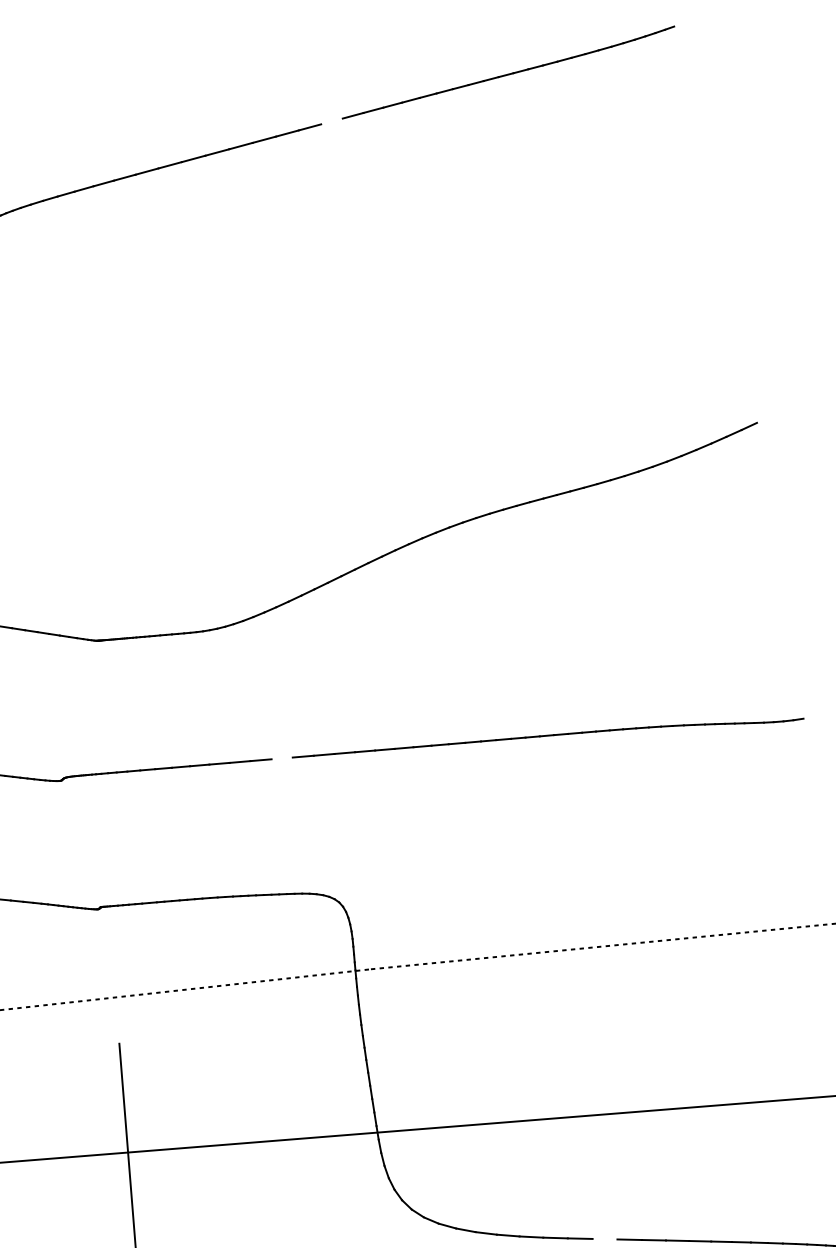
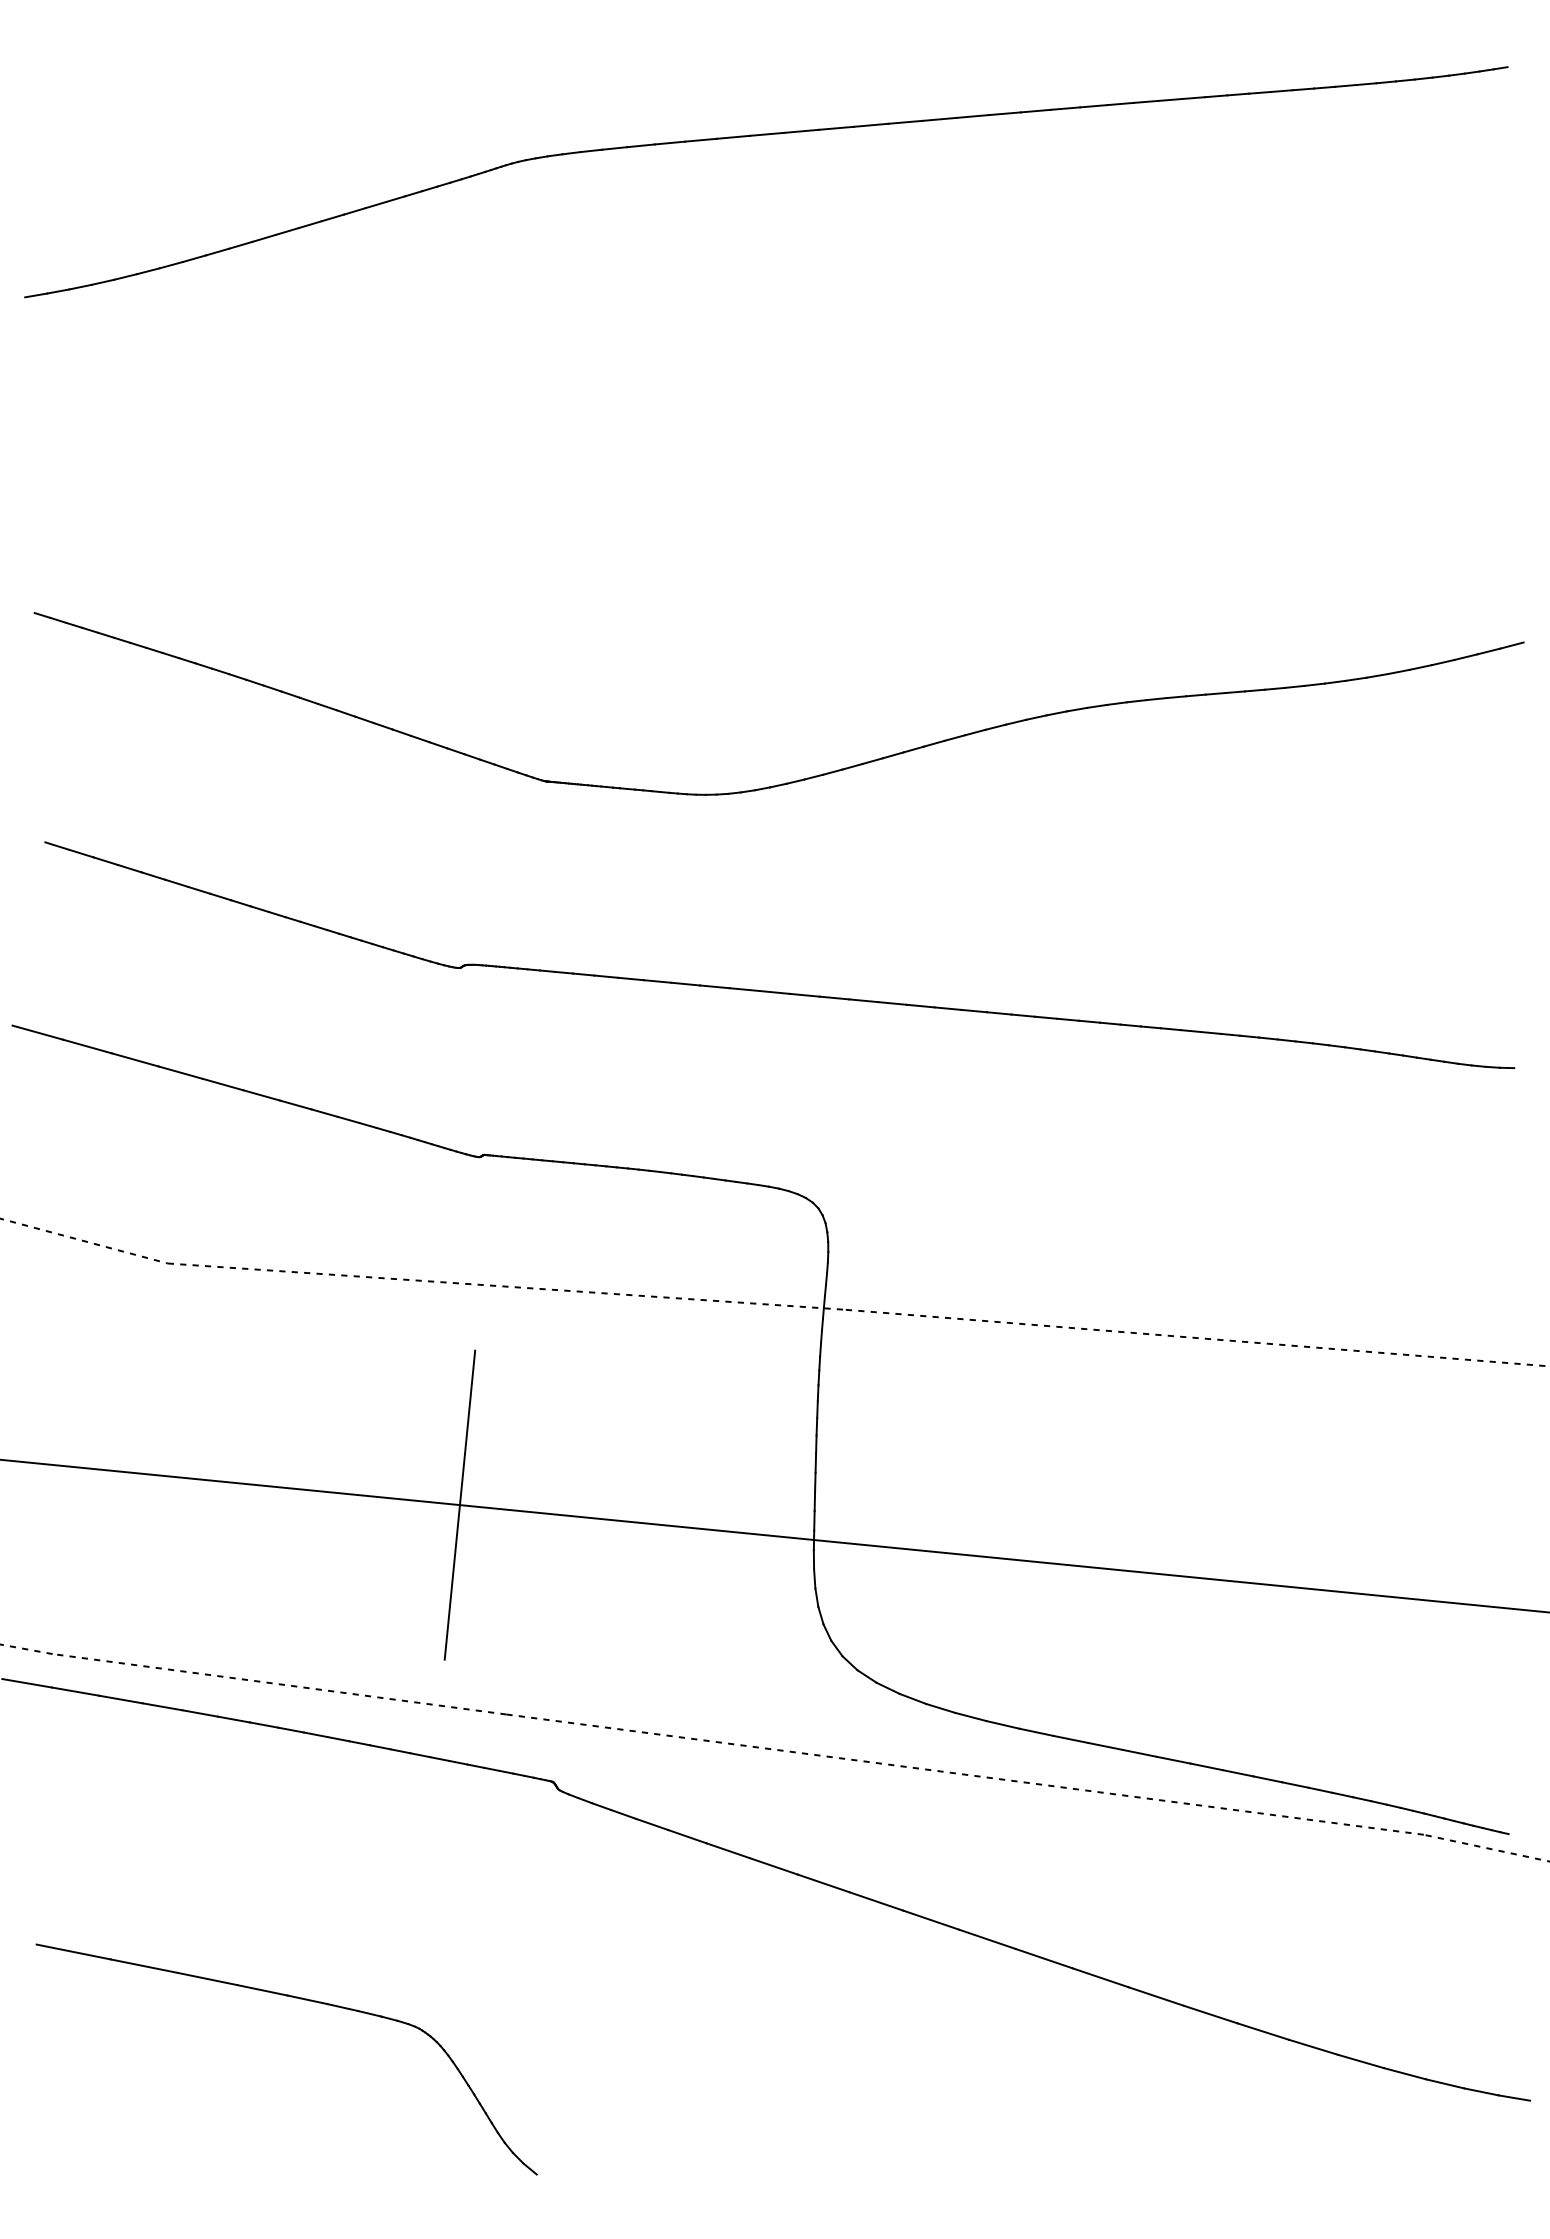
line: (331, 121) -> (1004, 113), added
line: (281, 758) -> (774, 992), added
line: (604, 1238) -> (1105, 1745), added

